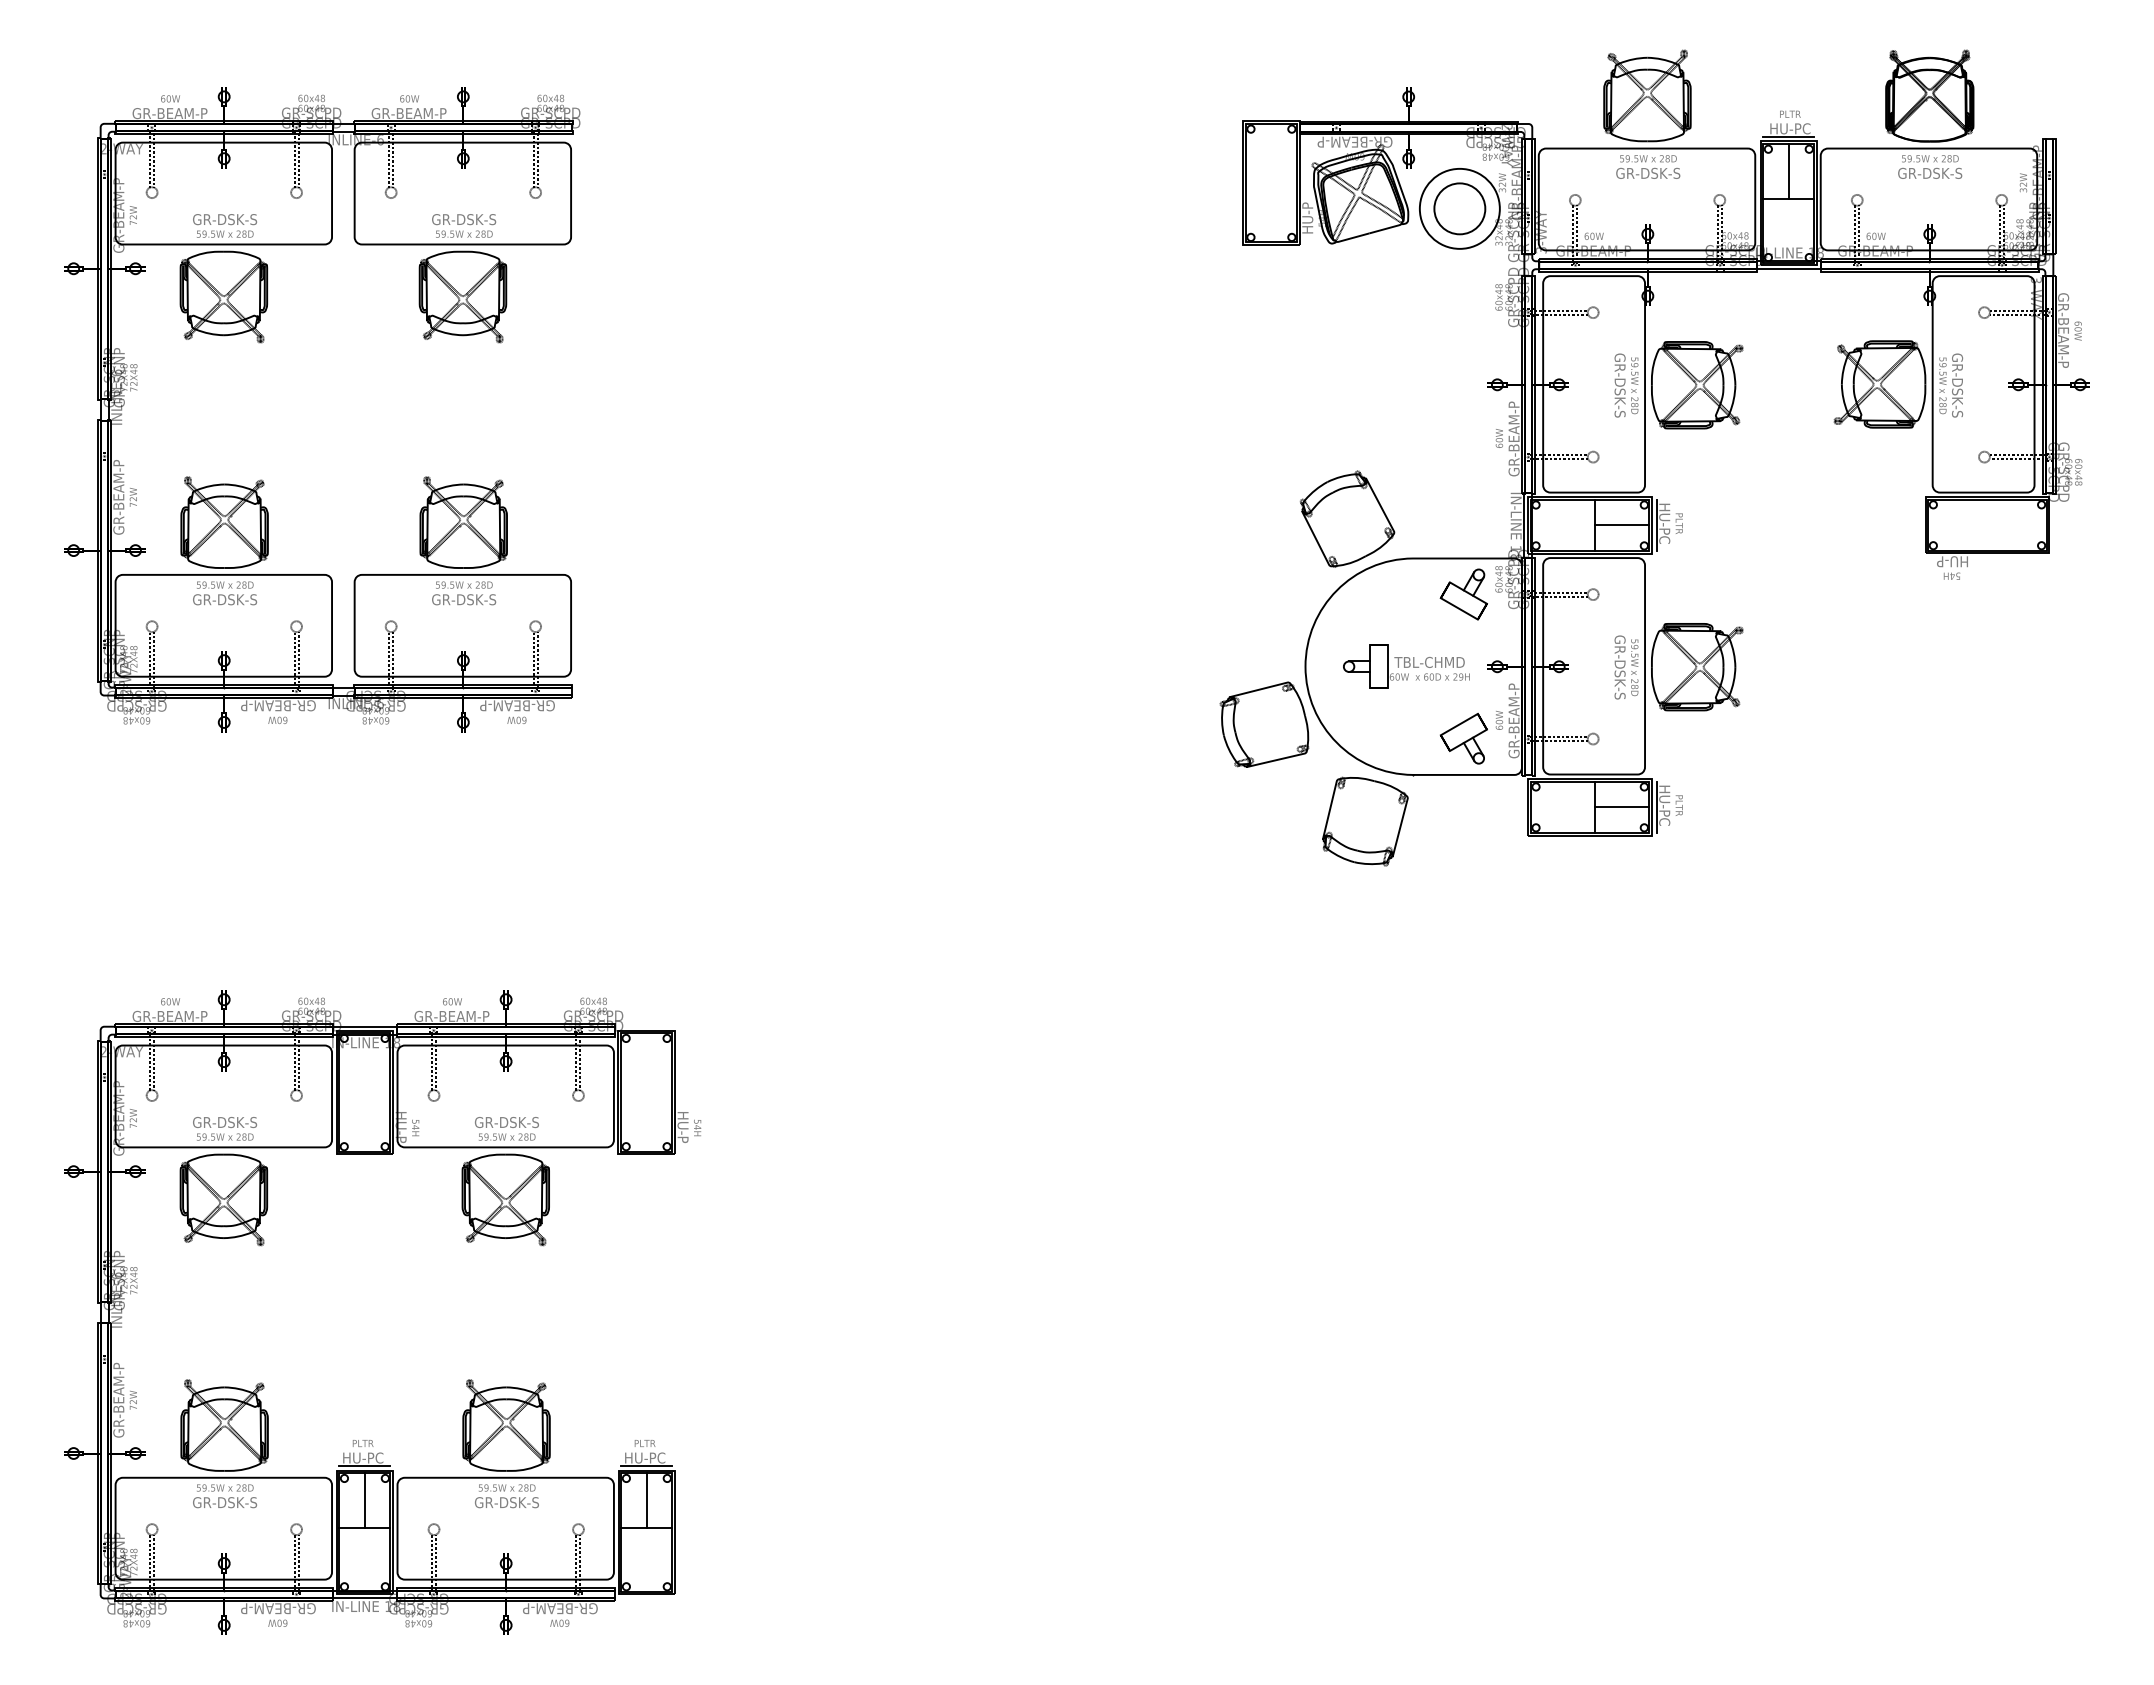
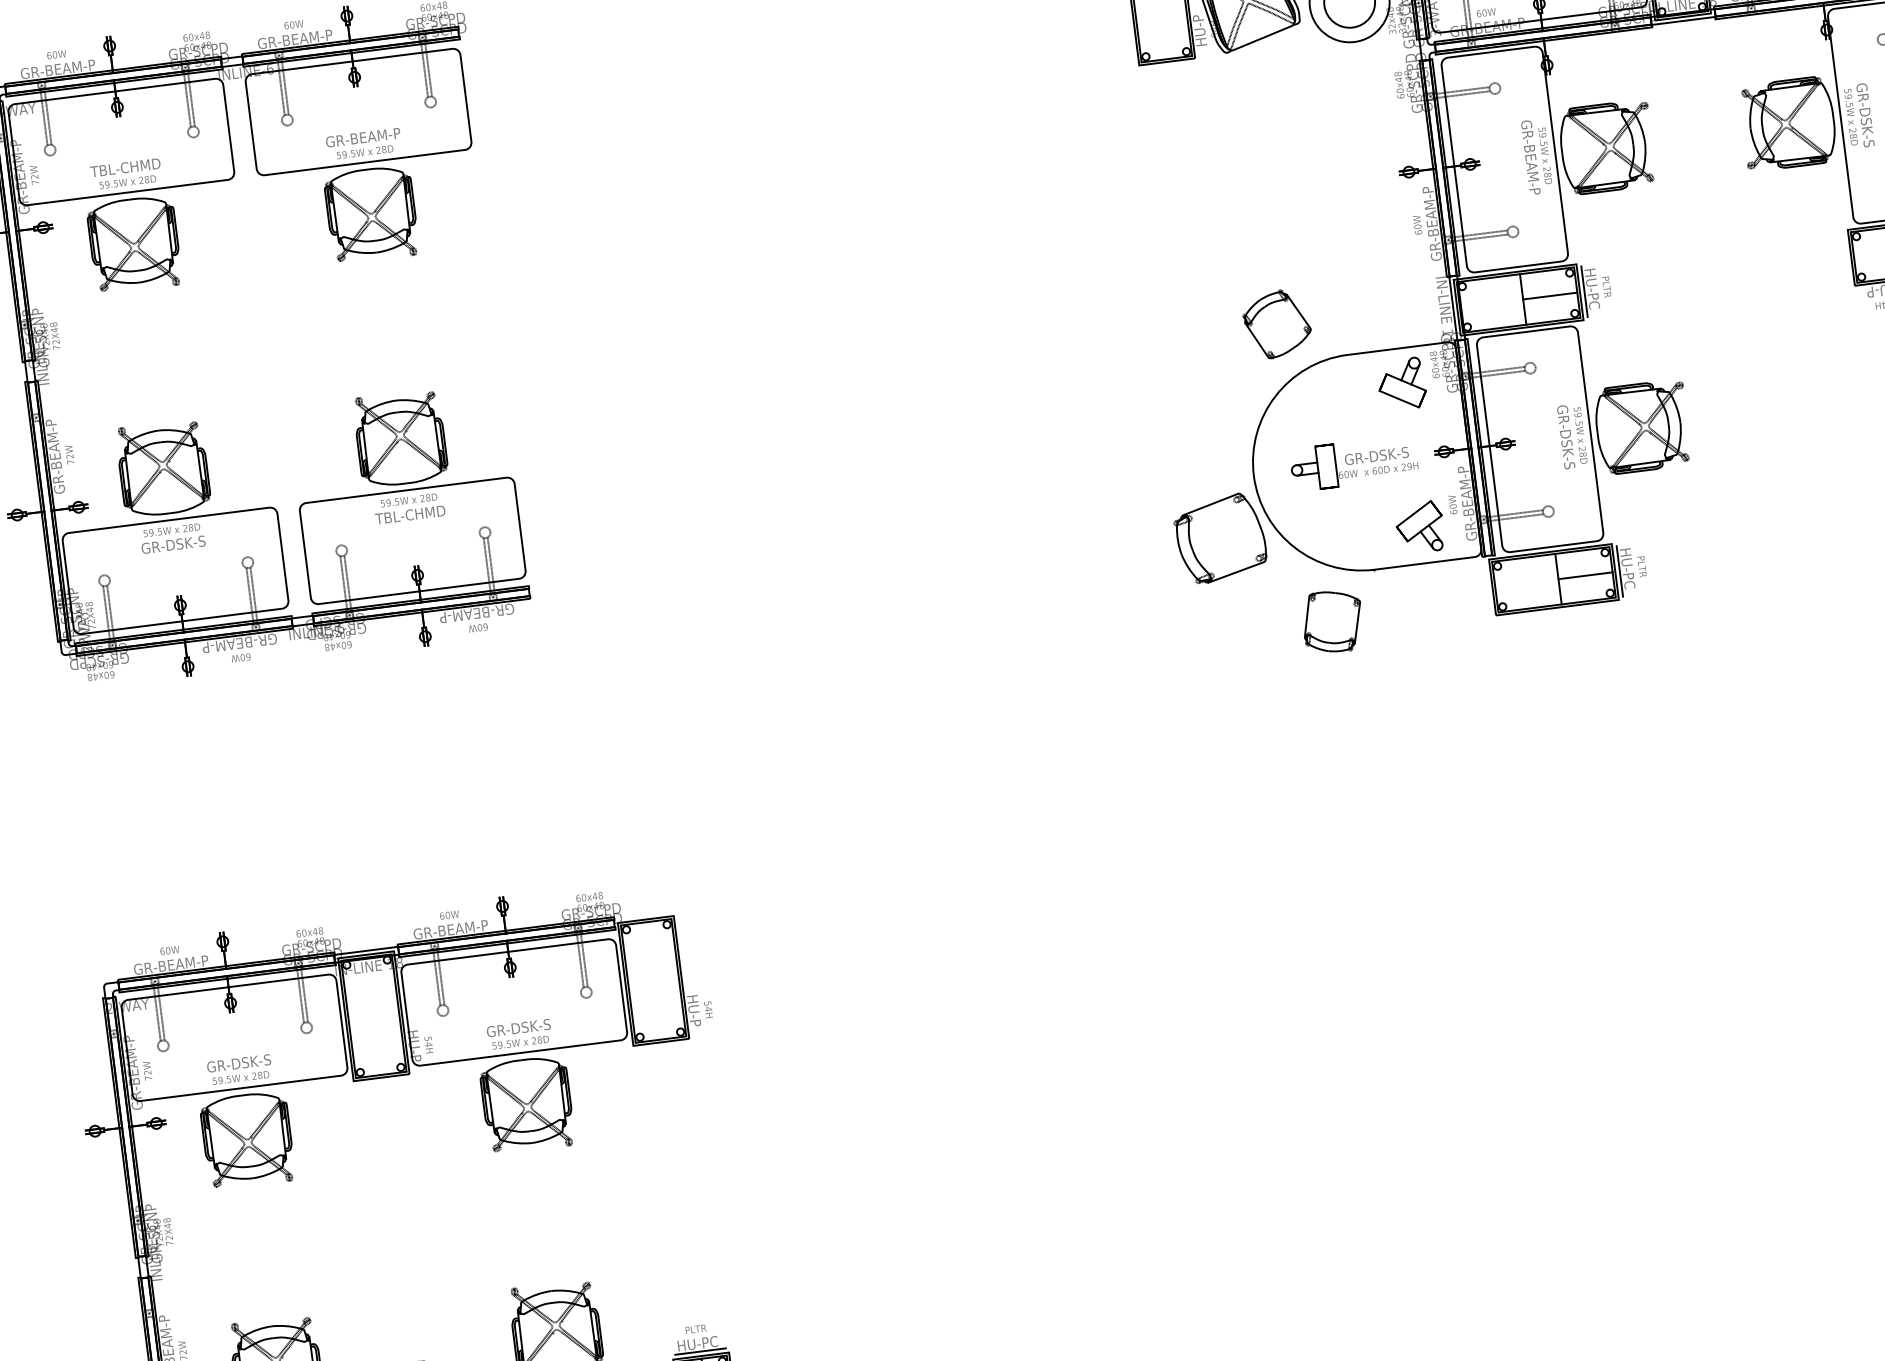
text: (224, 219) -> (125, 167), GR-DSK-S -> TBL-CHMD
text: (463, 219) -> (362, 137), GR-DSK-S -> GR-BEAM-P
text: (1619, 385) -> (1530, 157), GR-DSK-S -> GR-BEAM-P
part: (1347, 518) -> (1276, 323), size x0.7
text: (463, 599) -> (410, 514), GR-DSK-S -> TBL-CHMD
text: (1429, 662) -> (1376, 456), TBL-CHMD -> GR-DSK-S
part: (1365, 821) -> (1332, 621), size x0.7

